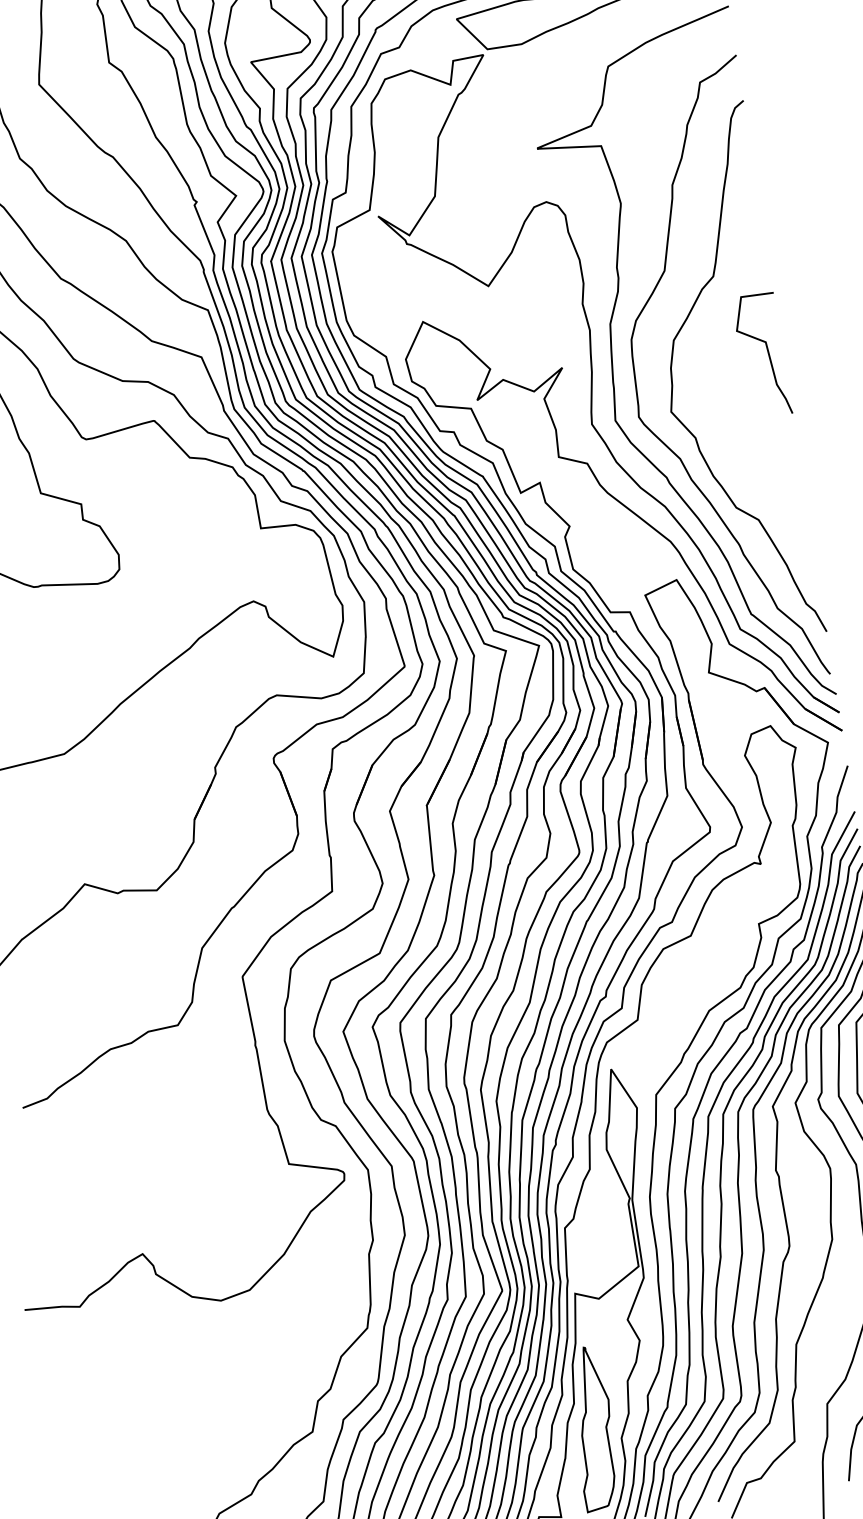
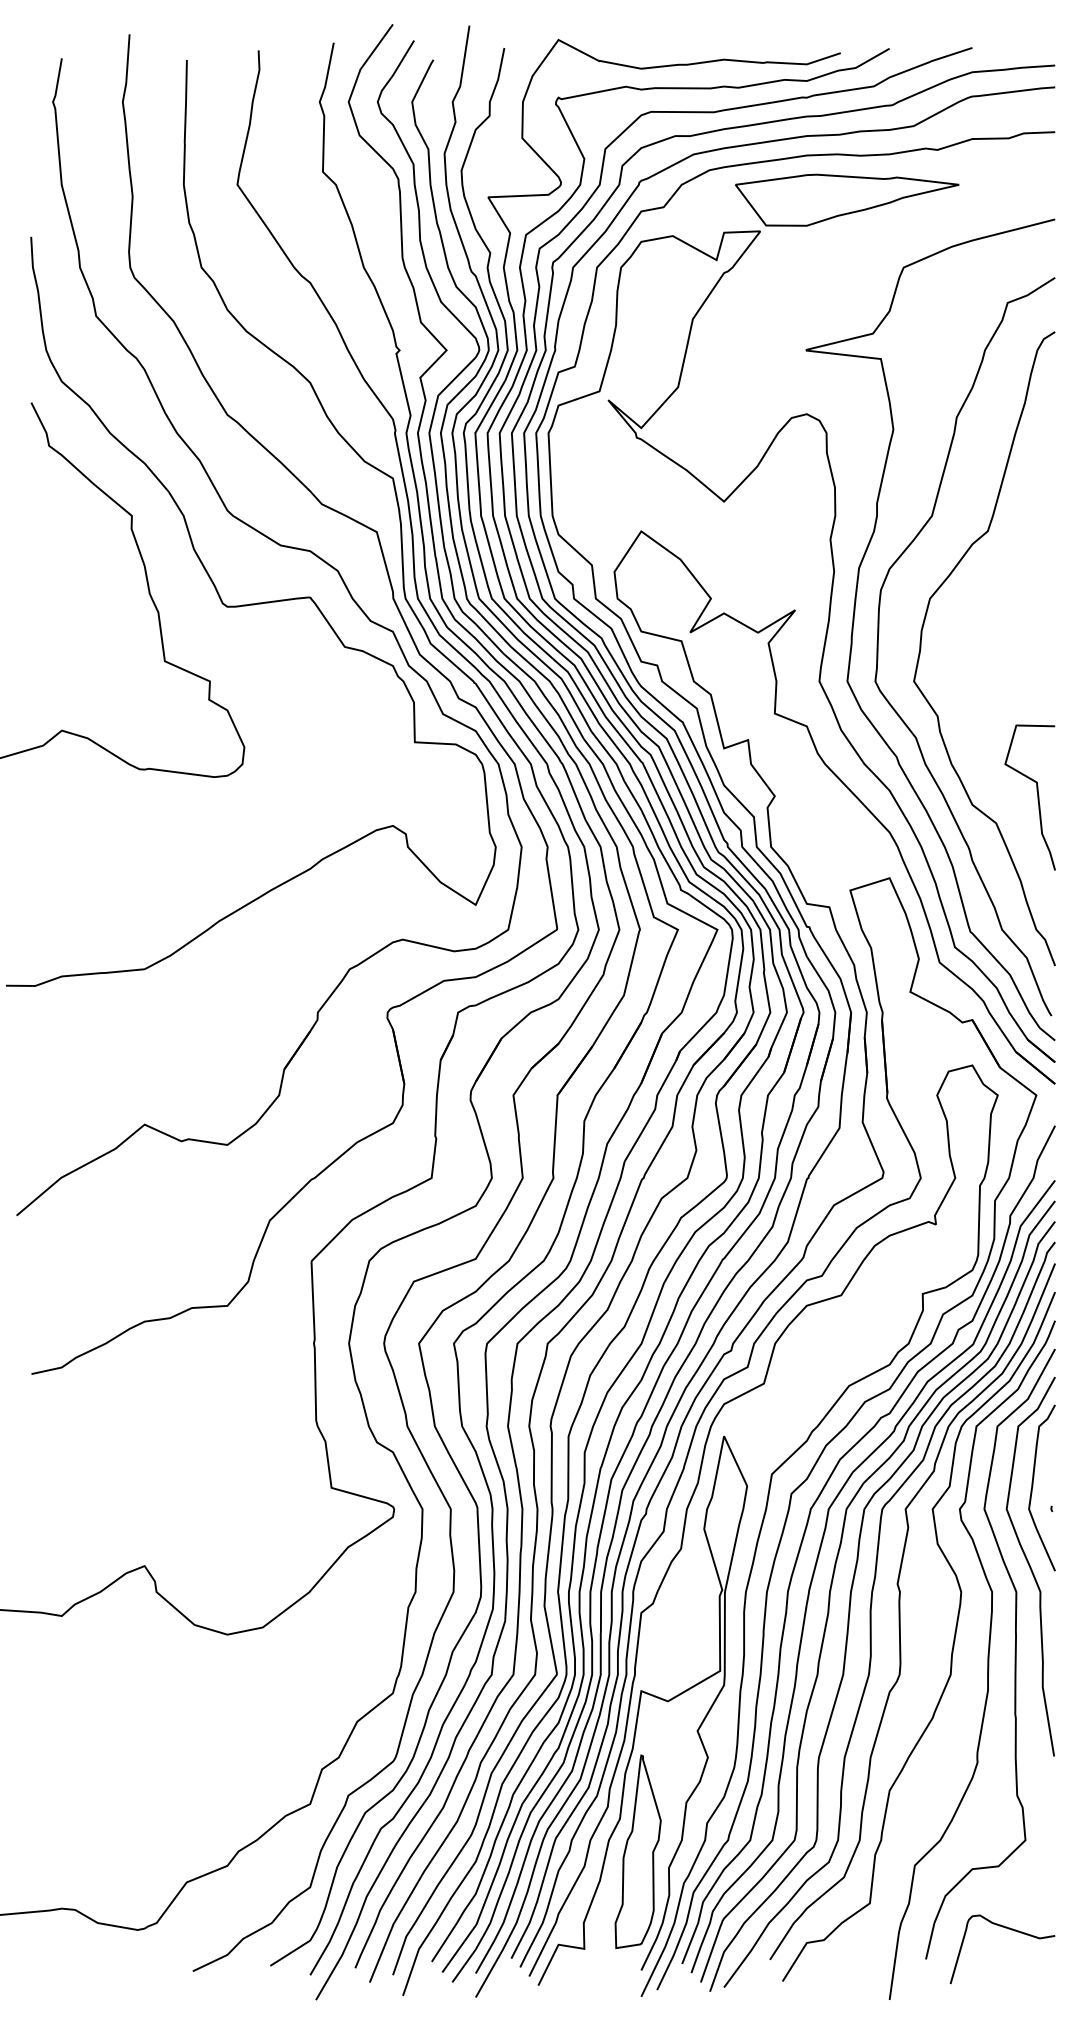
curve: (768, 354) -> (1037, 797), moved

